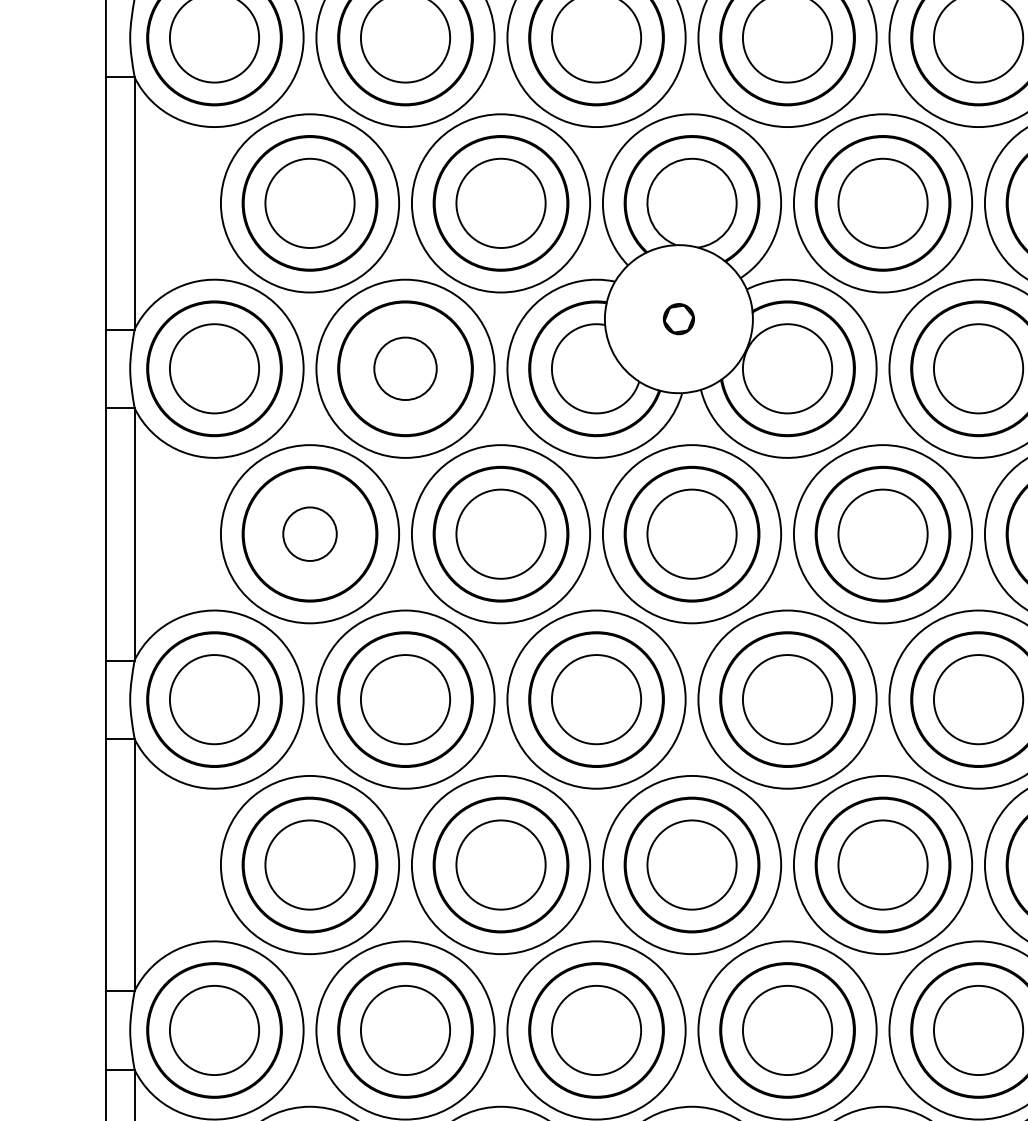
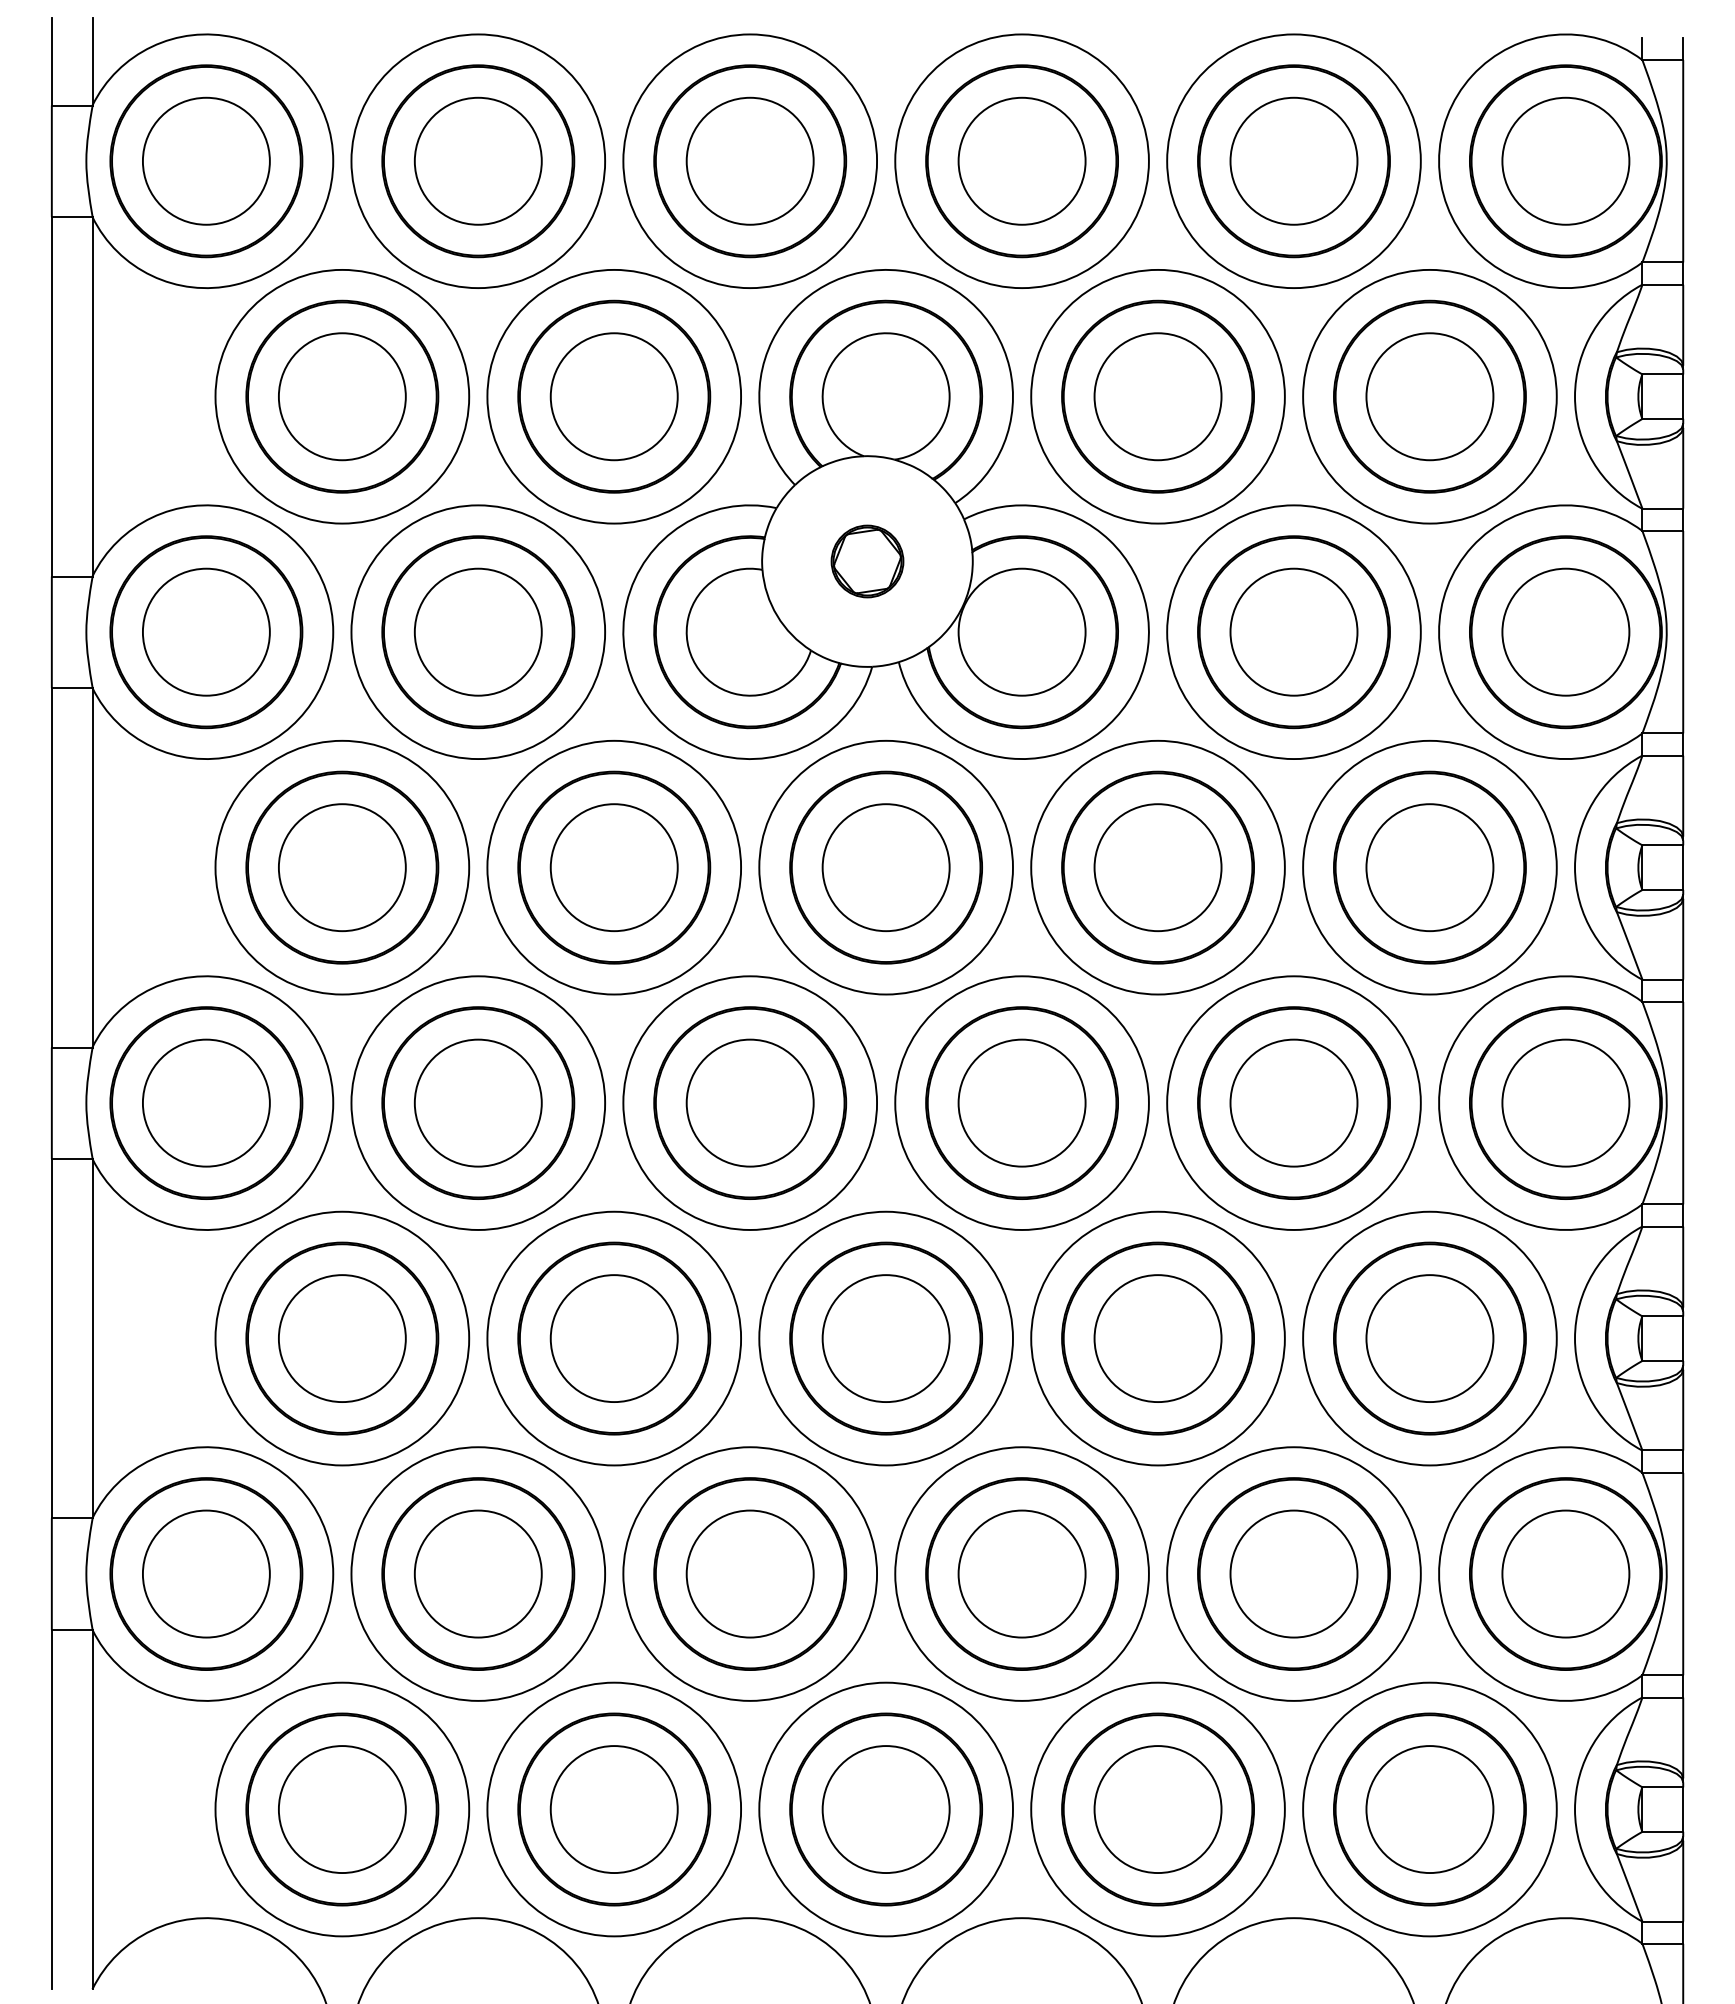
part: (678, 319) -> (867, 561), size x1.67
circle: (404, 368) -> (477, 631), size x1.43
circle: (309, 534) -> (341, 867), size x1.67

